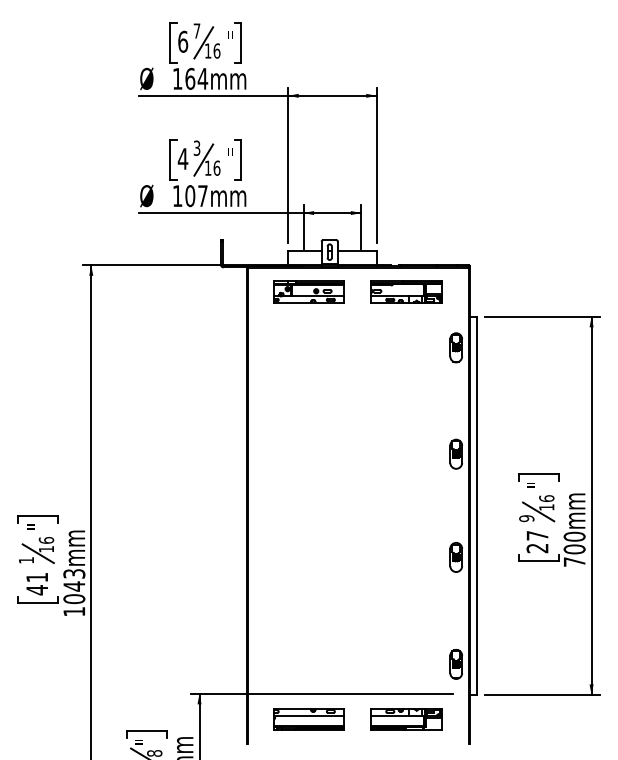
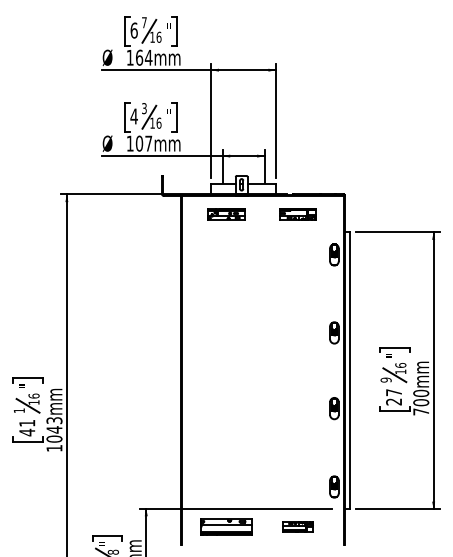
part: (309, 291) -> (226, 213), size x0.7
part: (405, 291) -> (297, 213), size x0.7
part: (405, 718) -> (297, 526), size x0.6

